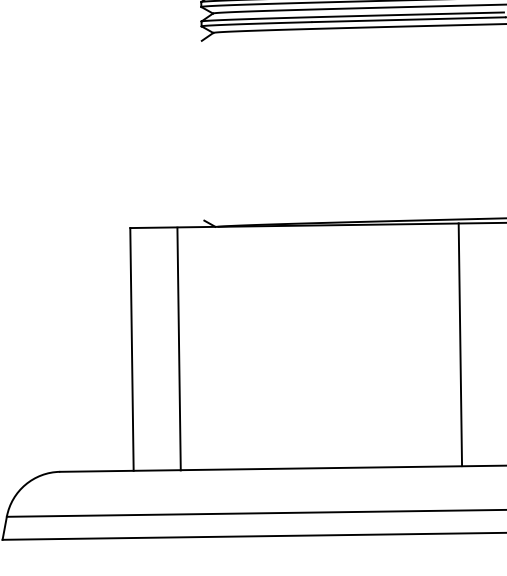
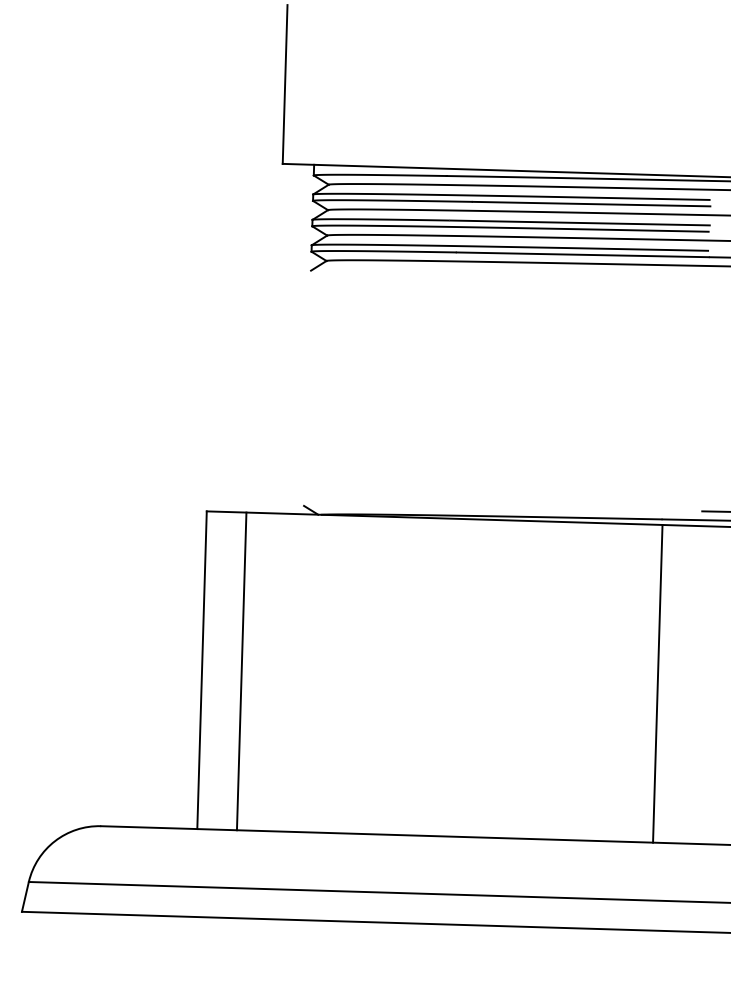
line: (460, 344) -> (657, 683), moved
line: (178, 349) -> (241, 671), moved

